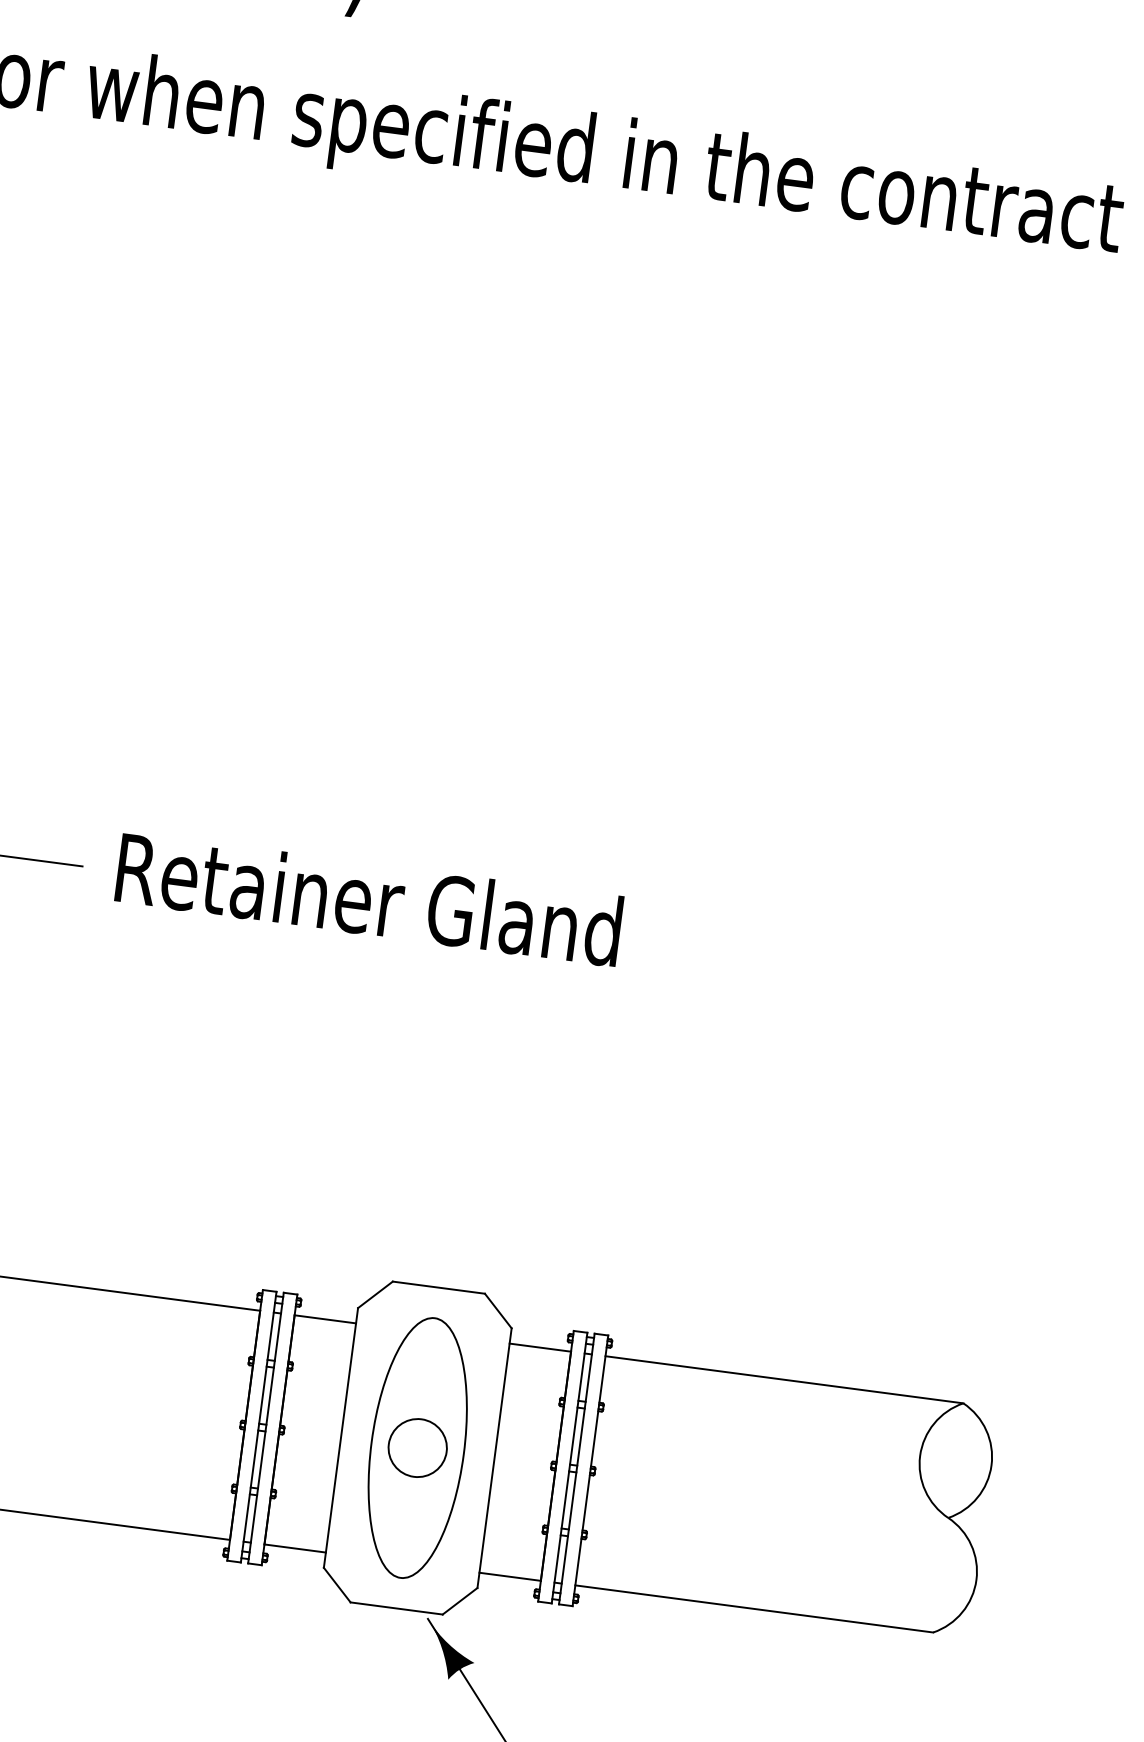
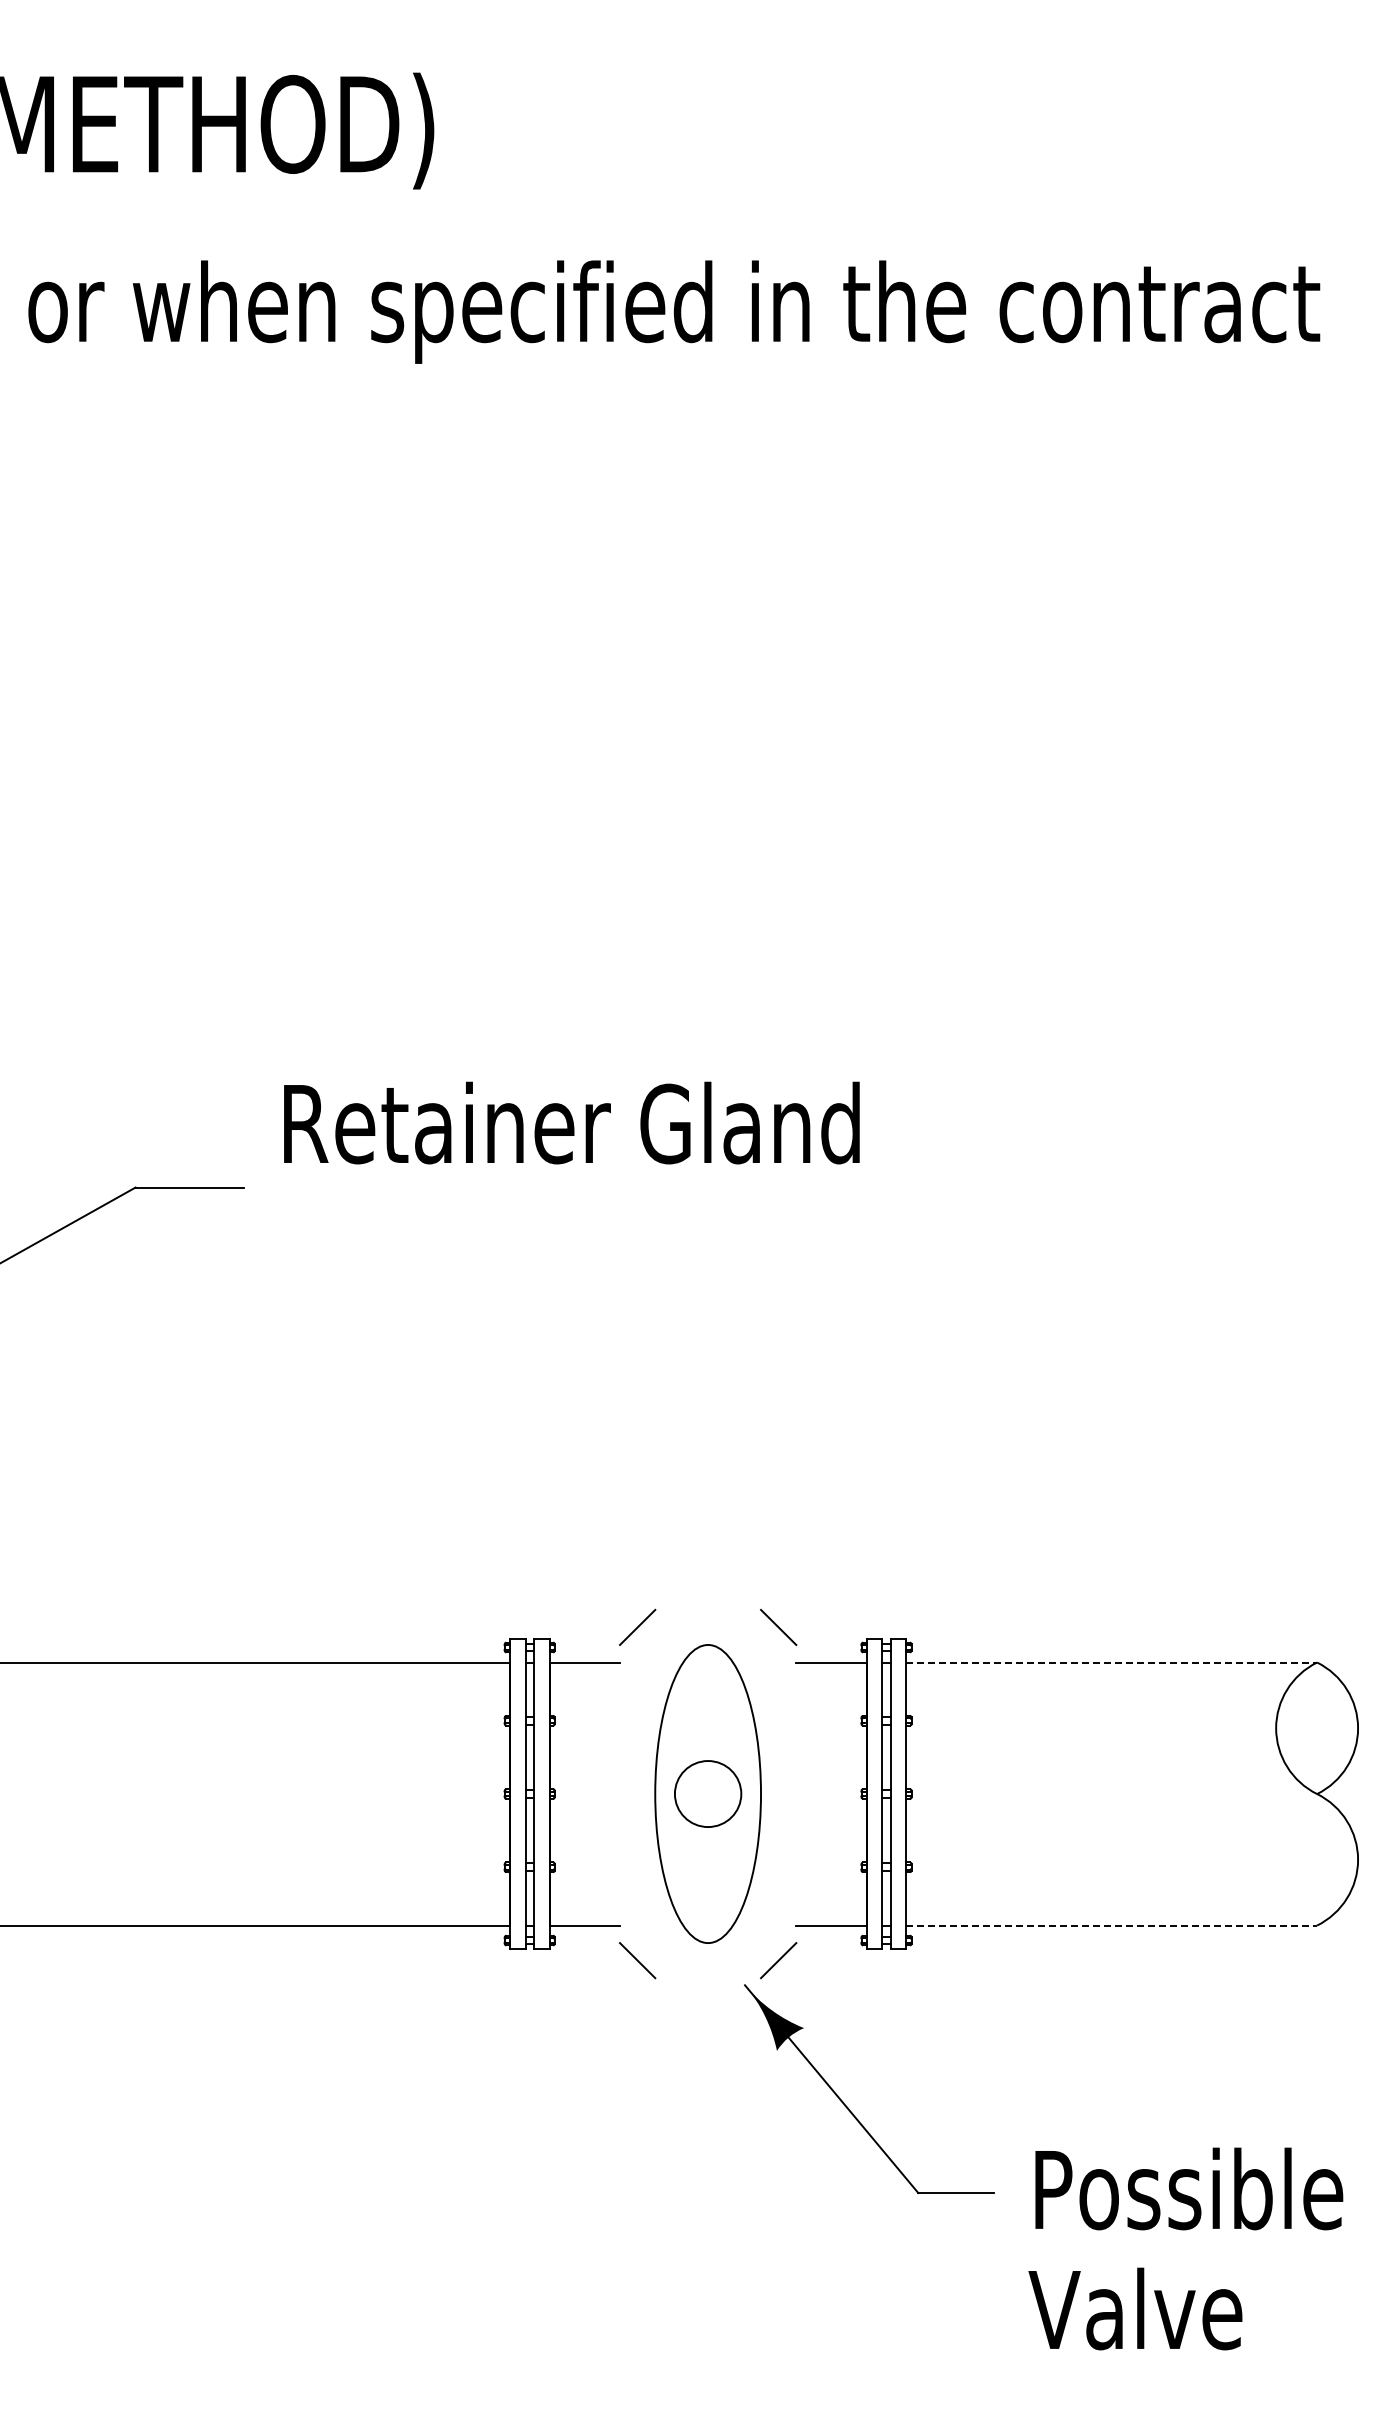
text: (368, 898) -> (571, 1122), moved
line: (439, 1287) -> (708, 1609), removed
line: (785, 1379) -> (1112, 1662), solid -> dashed
line: (341, 1437) -> (620, 1793), removed
line: (494, 1457) -> (796, 1793), removed
line: (396, 1608) -> (708, 1978), removed
line: (754, 1608) -> (1112, 1925), solid -> dashed

